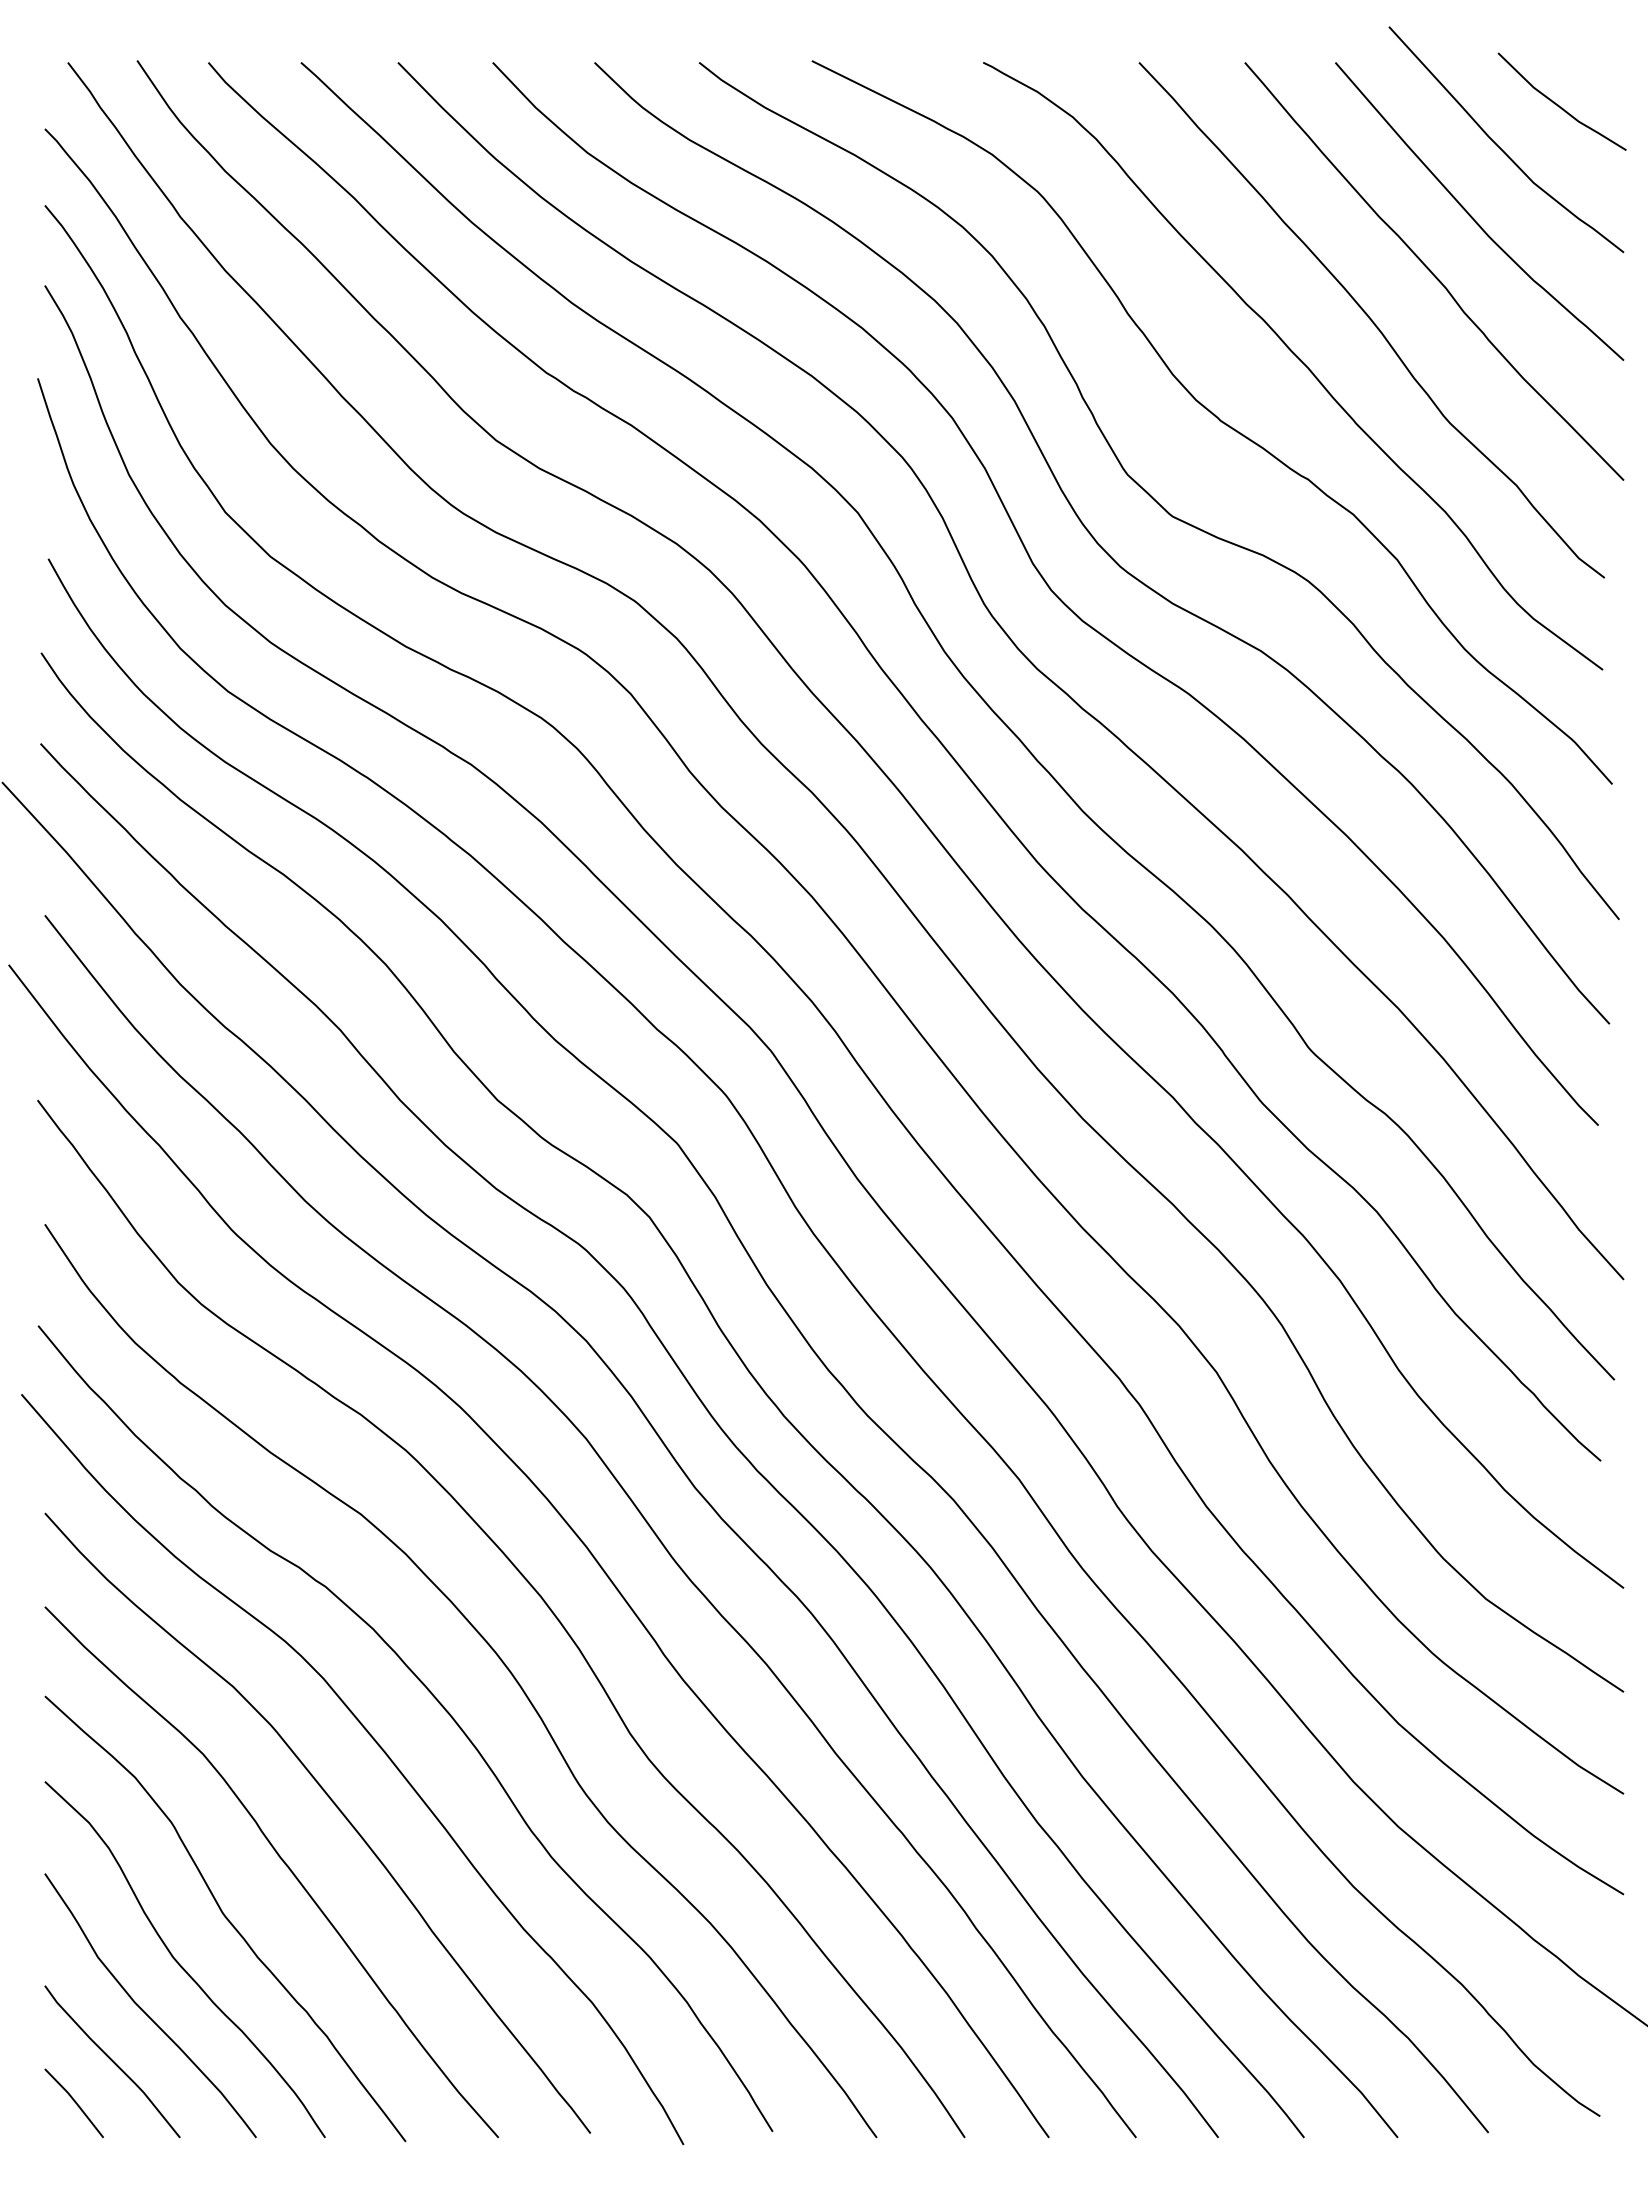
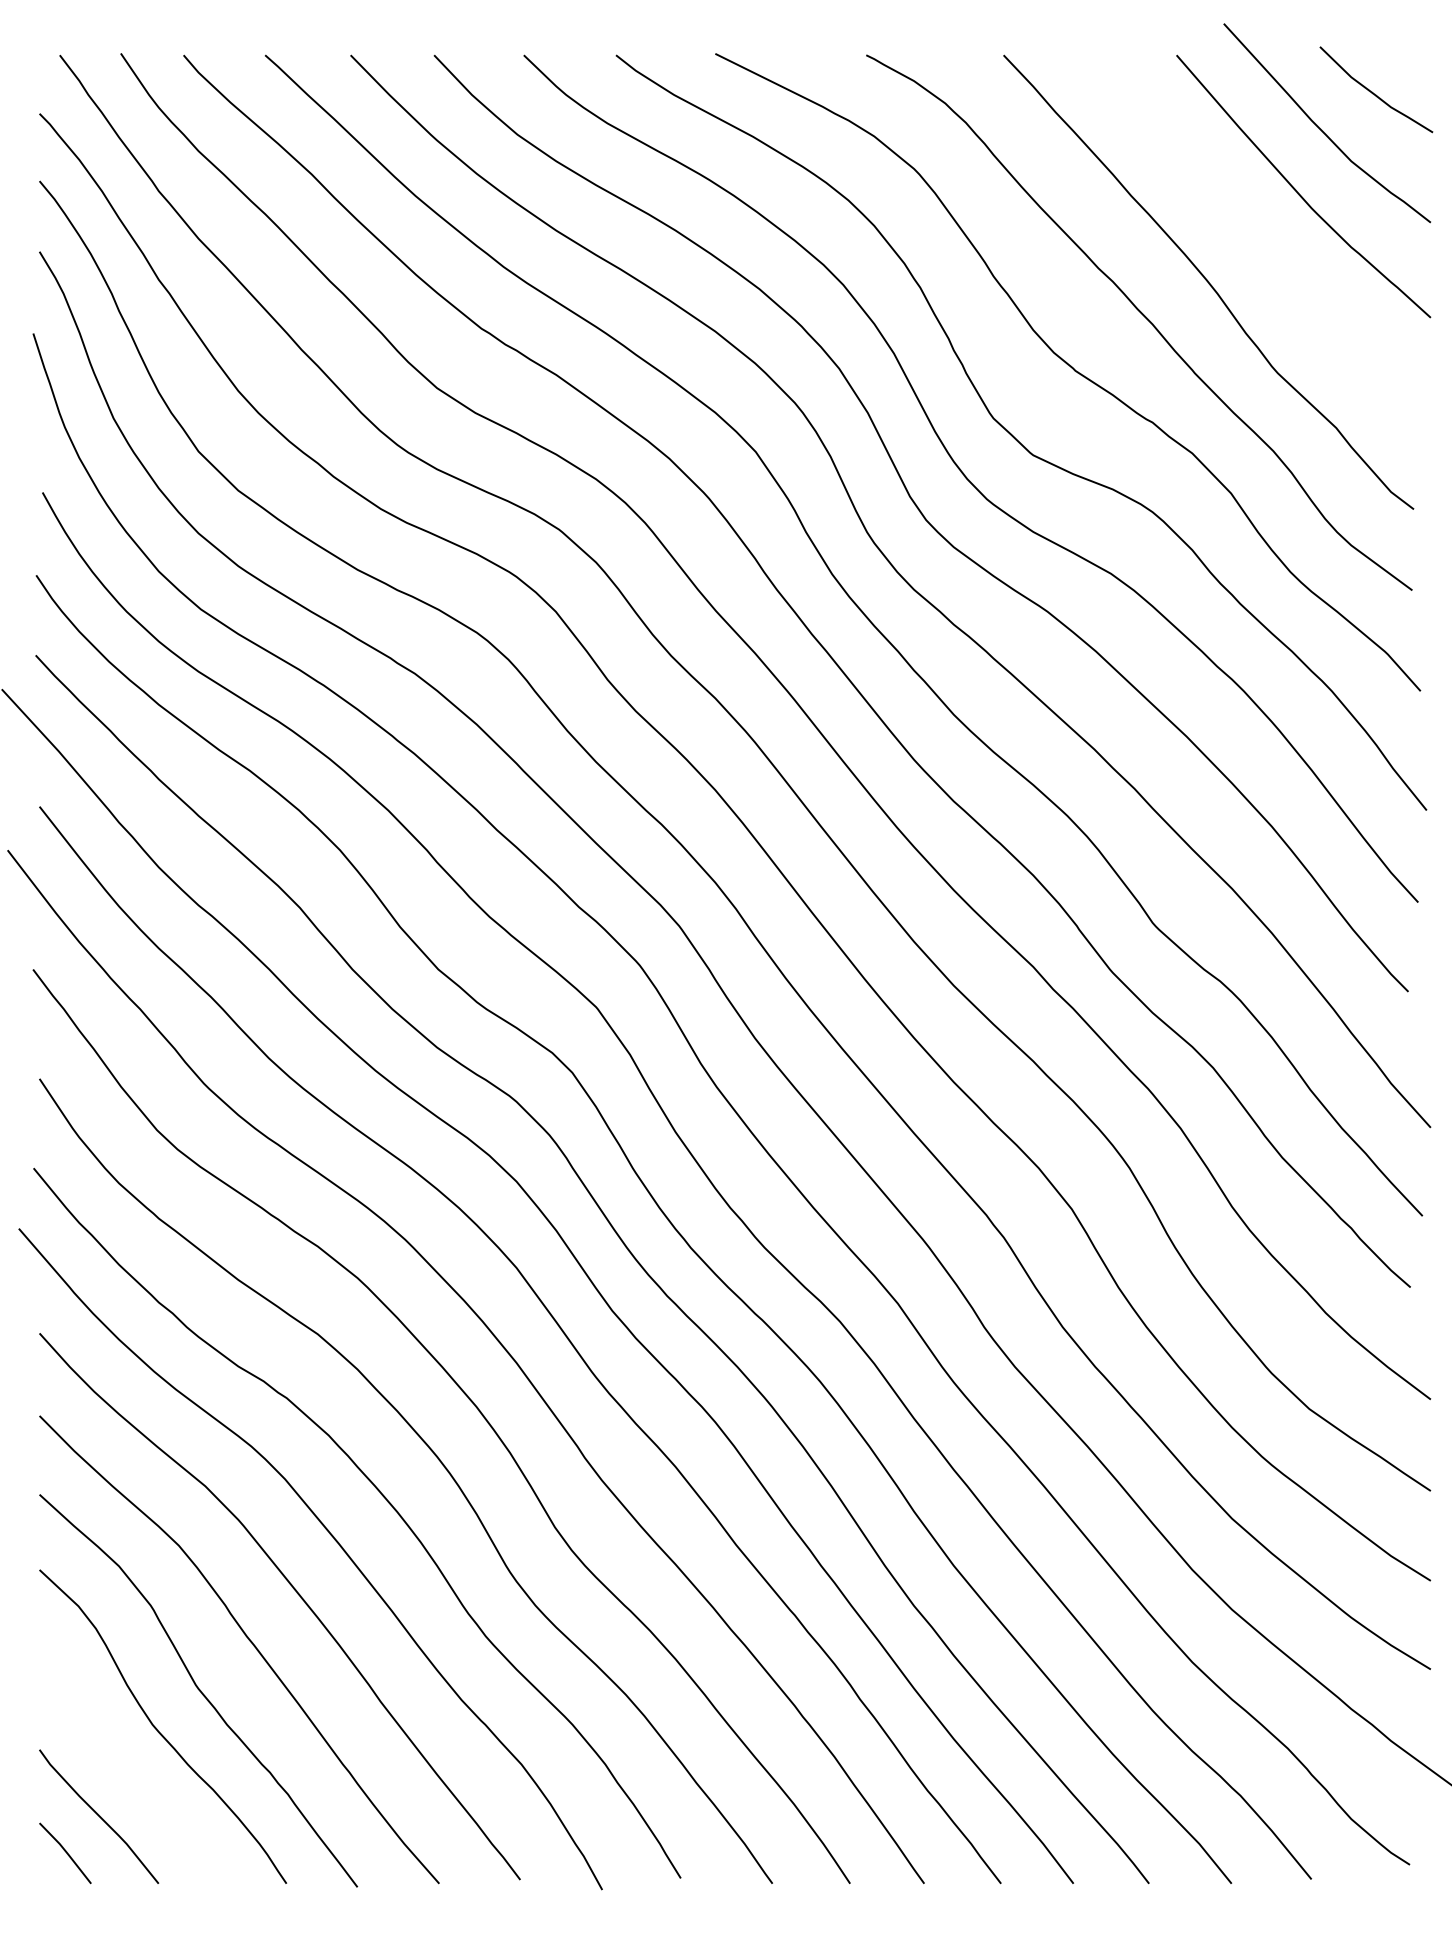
curve: (1432, 271) -> (1262, 239), removed
curve: (144, 2010) -> (127, 1771), removed

